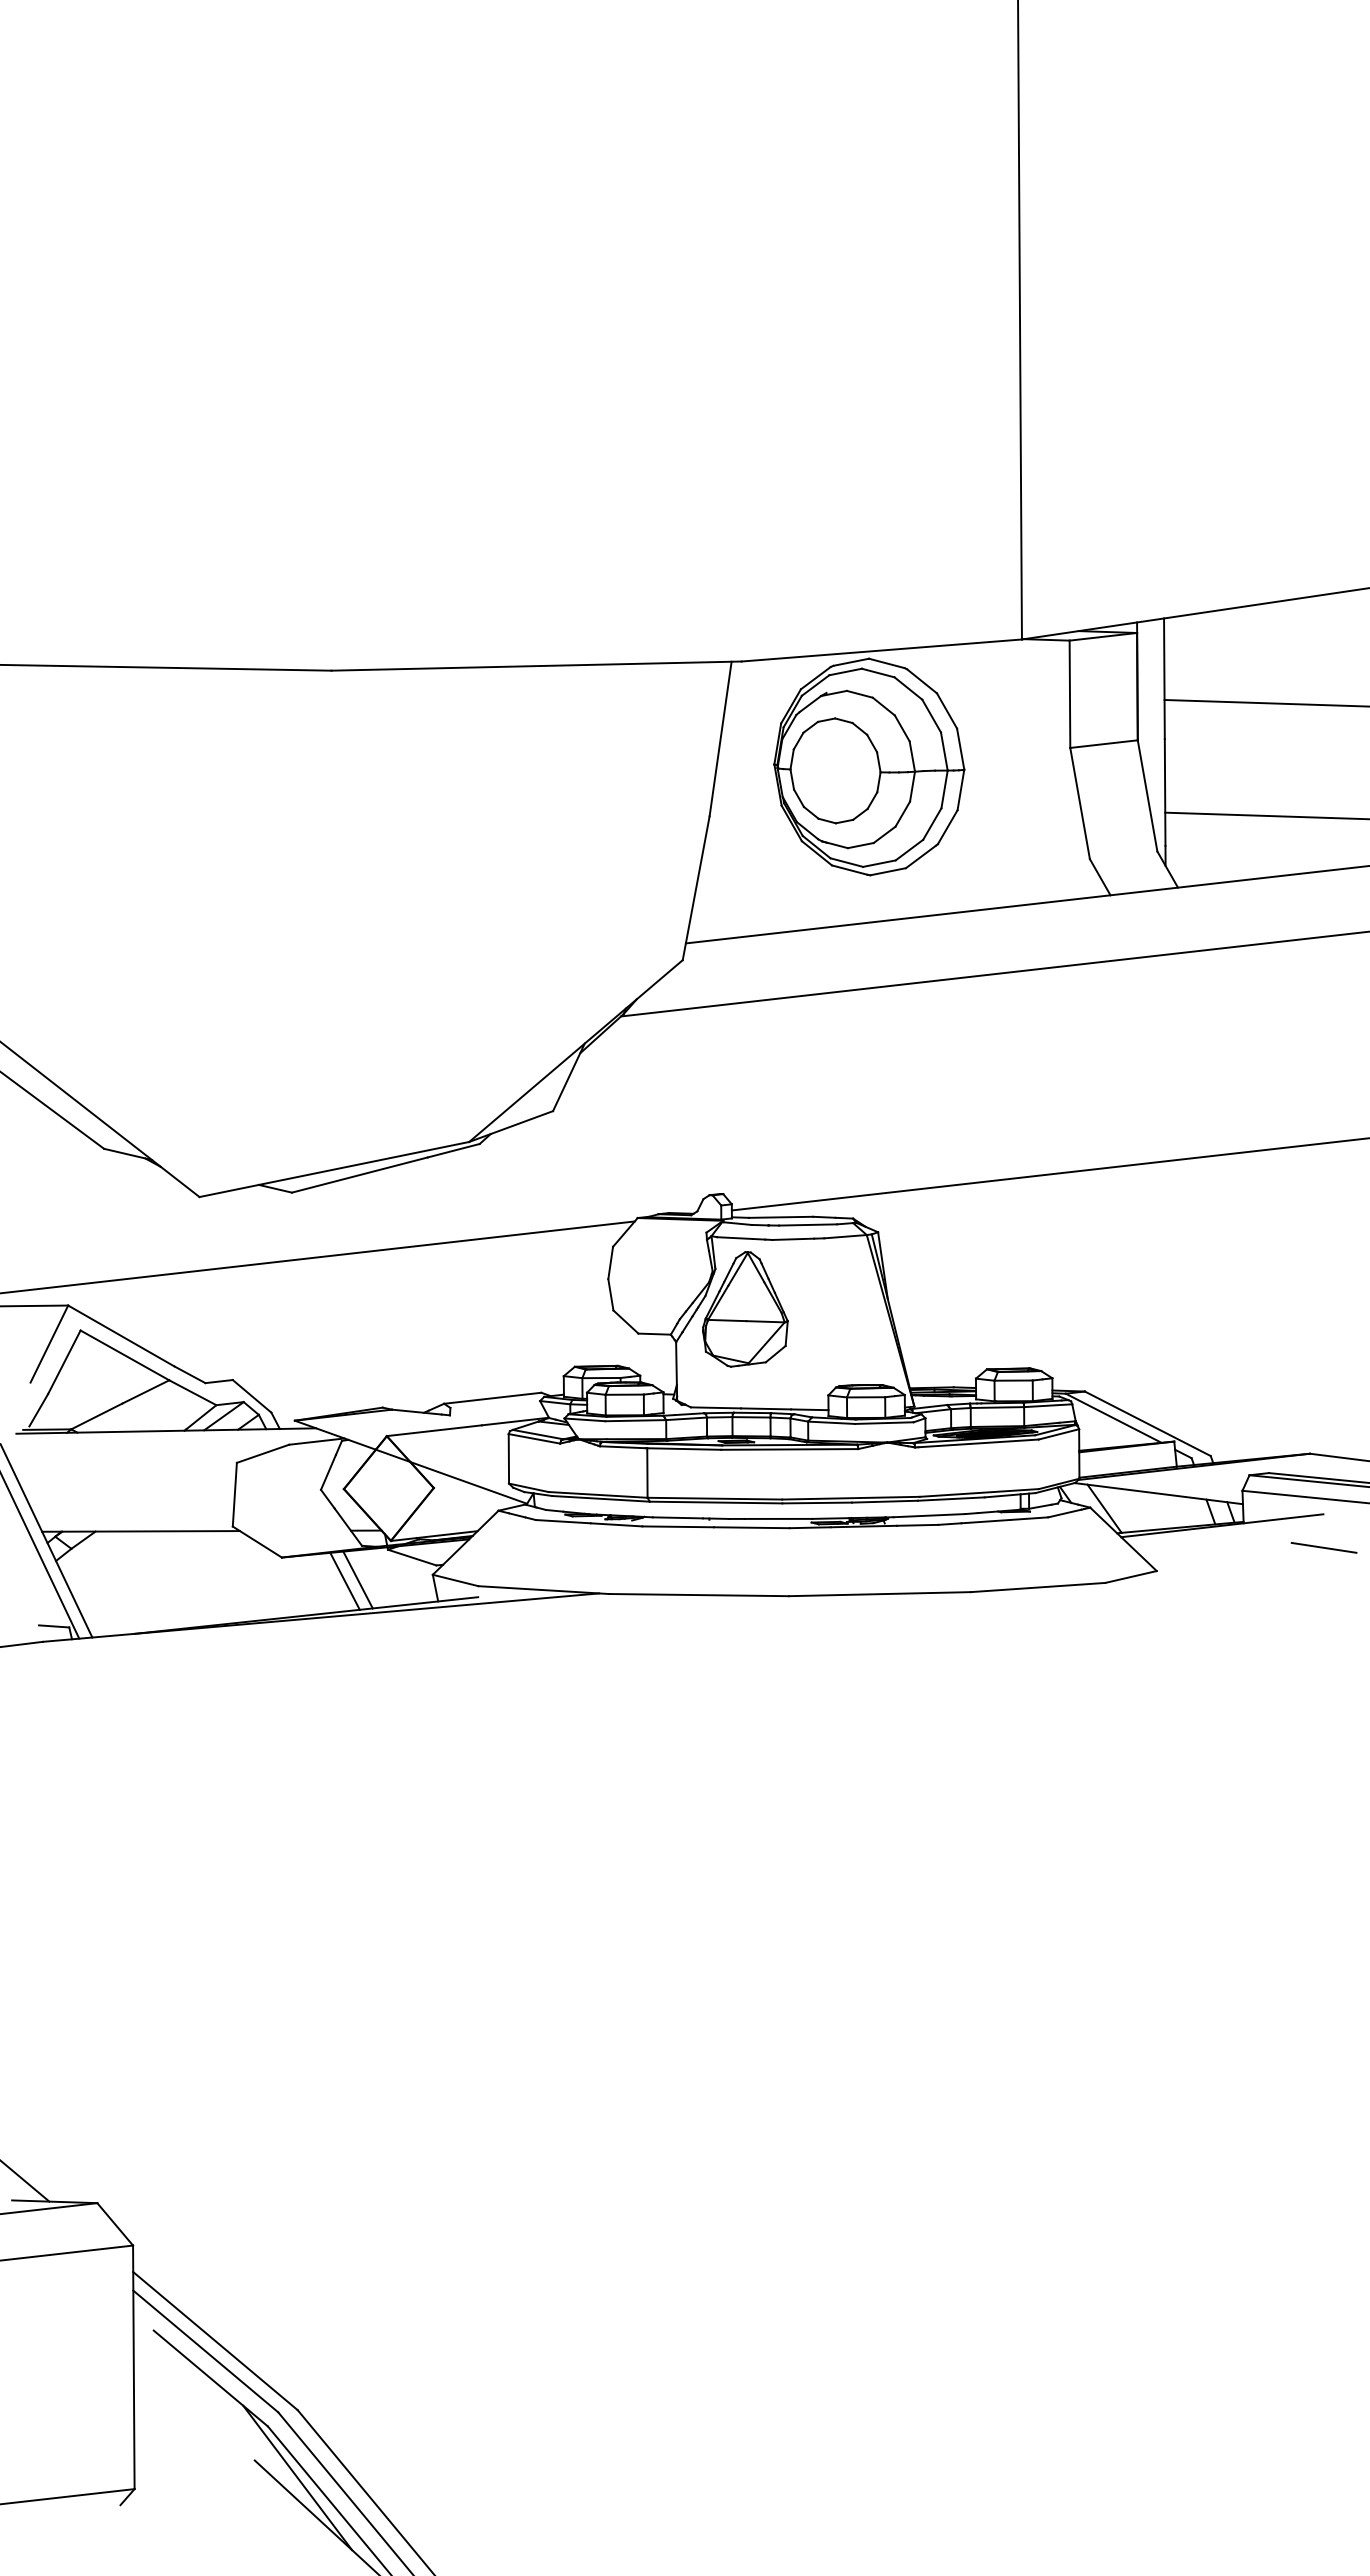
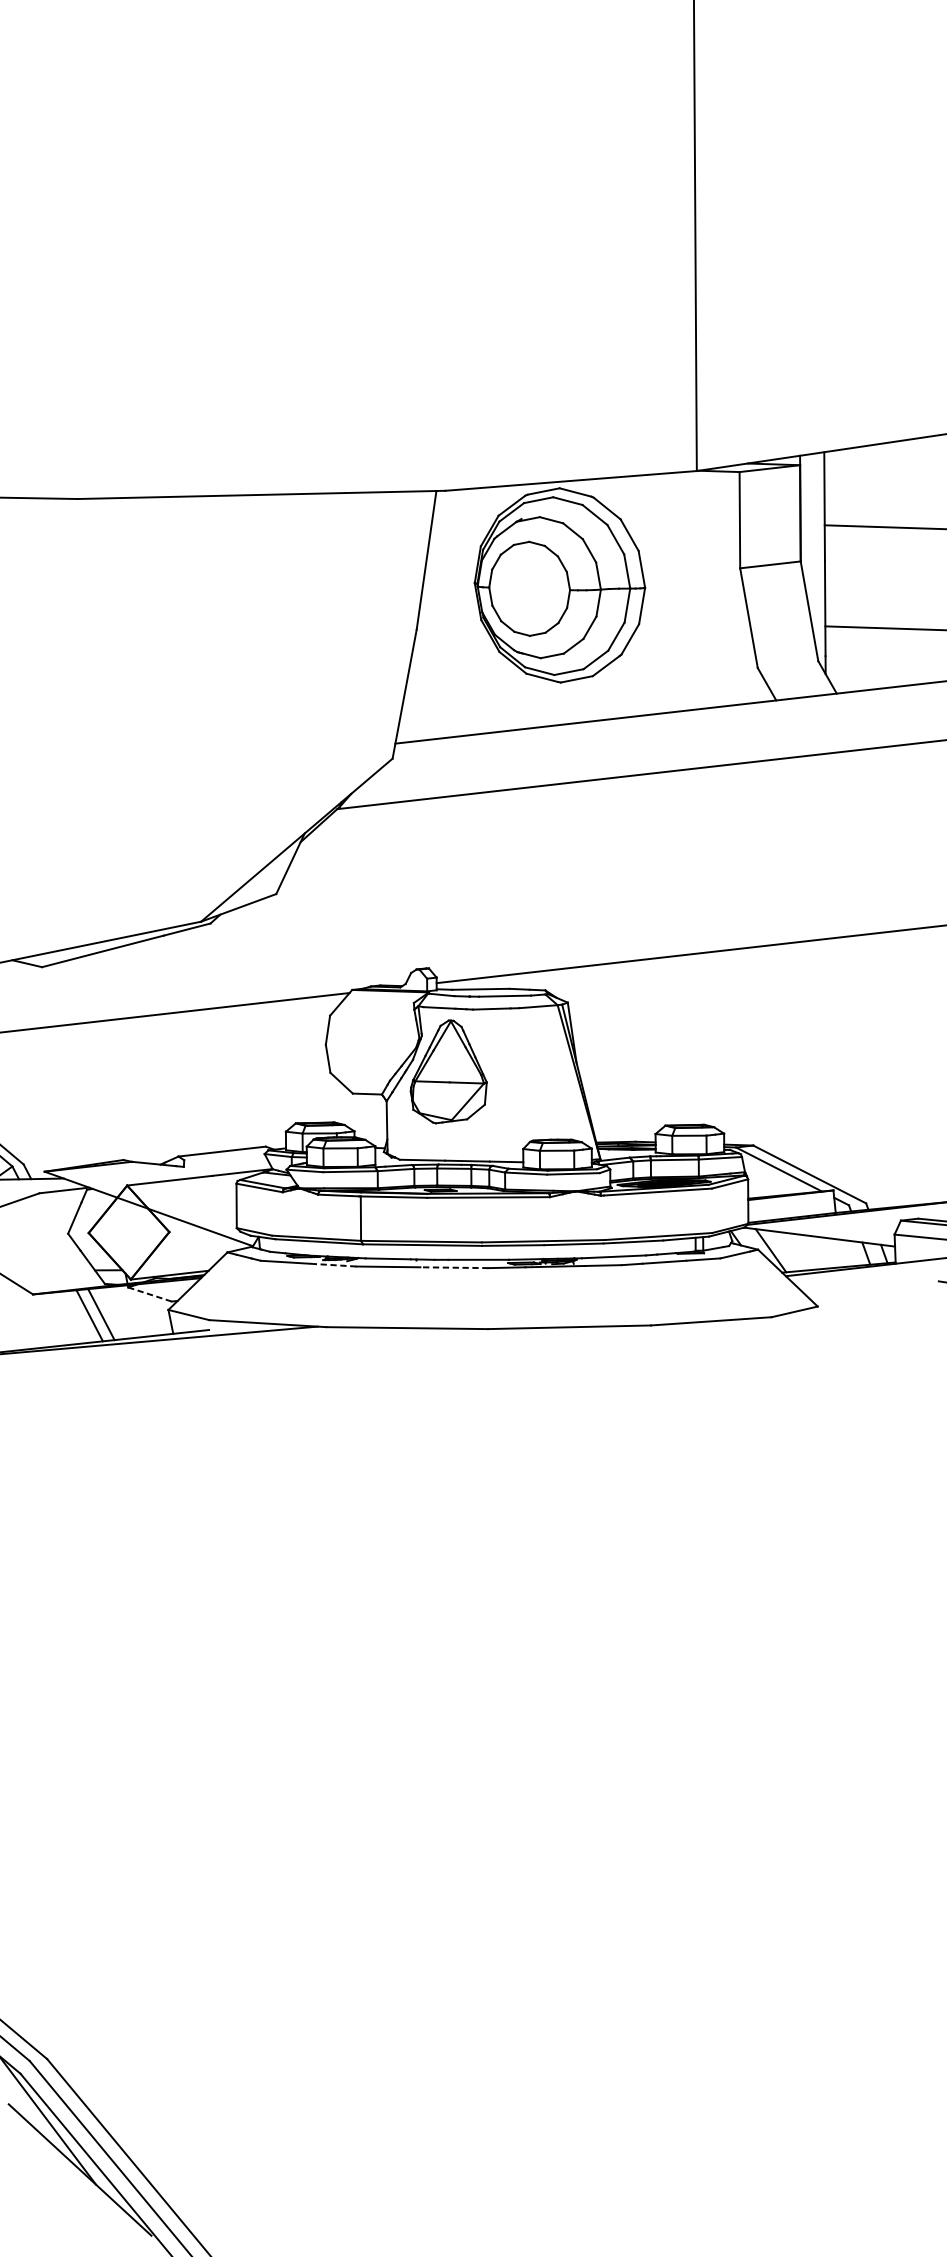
line: (616, 1524) -> (333, 1264), solid -> dashed
line: (751, 1527) -> (454, 1267), solid -> dashed
line: (411, 1557) -> (149, 1294), solid -> dashed

